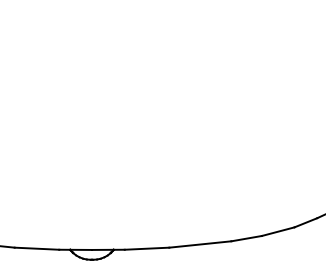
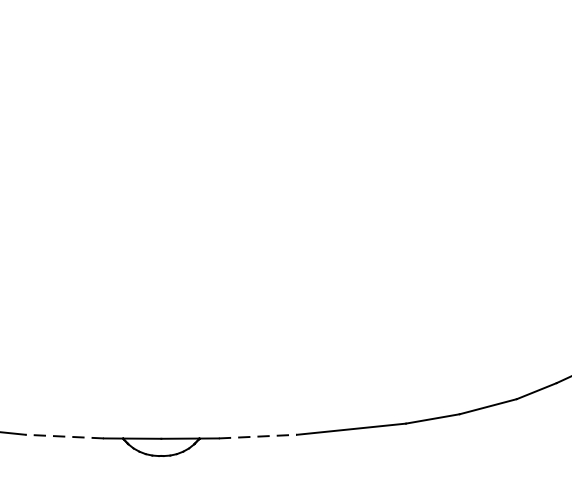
line: (36, 248) -> (63, 436), solid -> dashed
line: (147, 248) -> (258, 436), solid -> dashed

